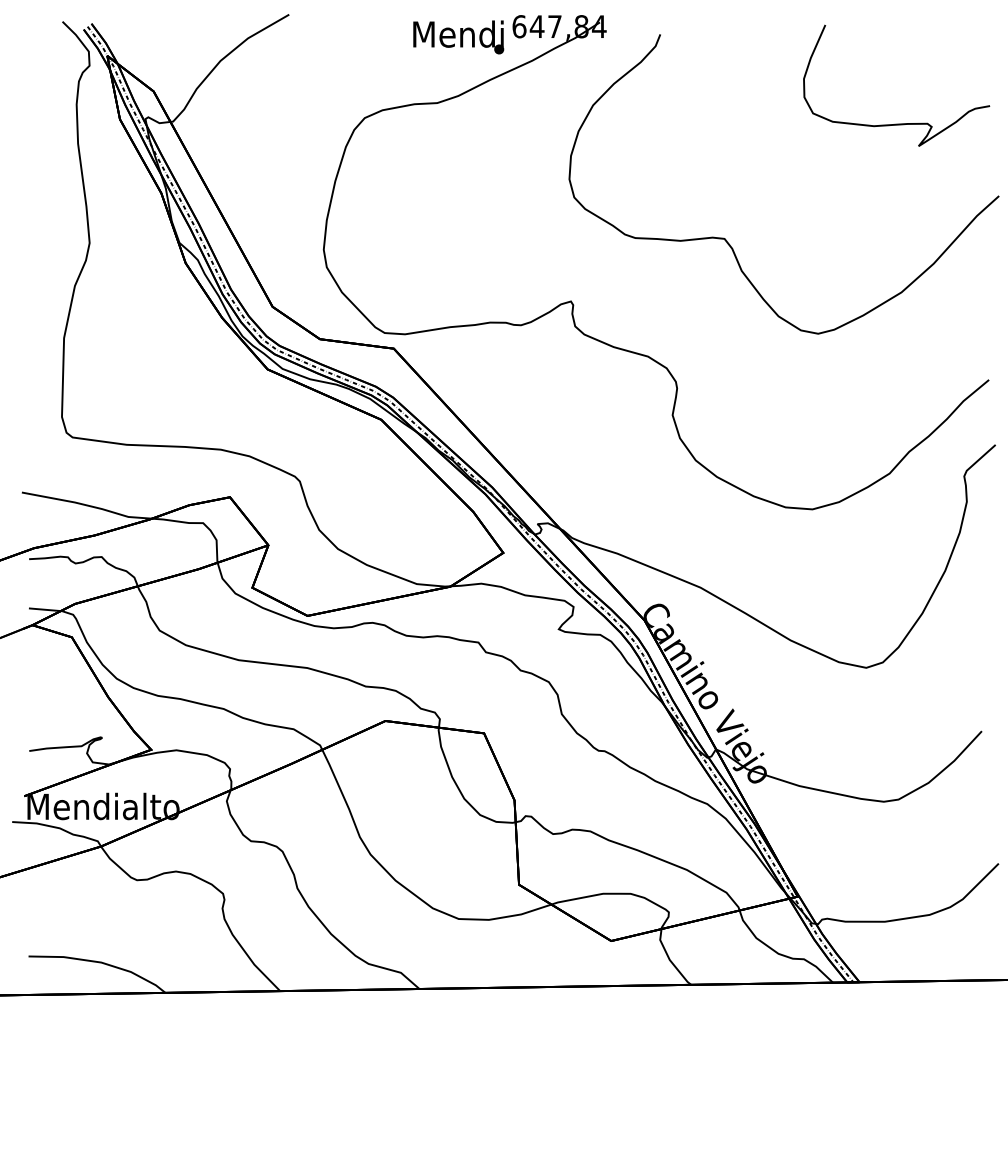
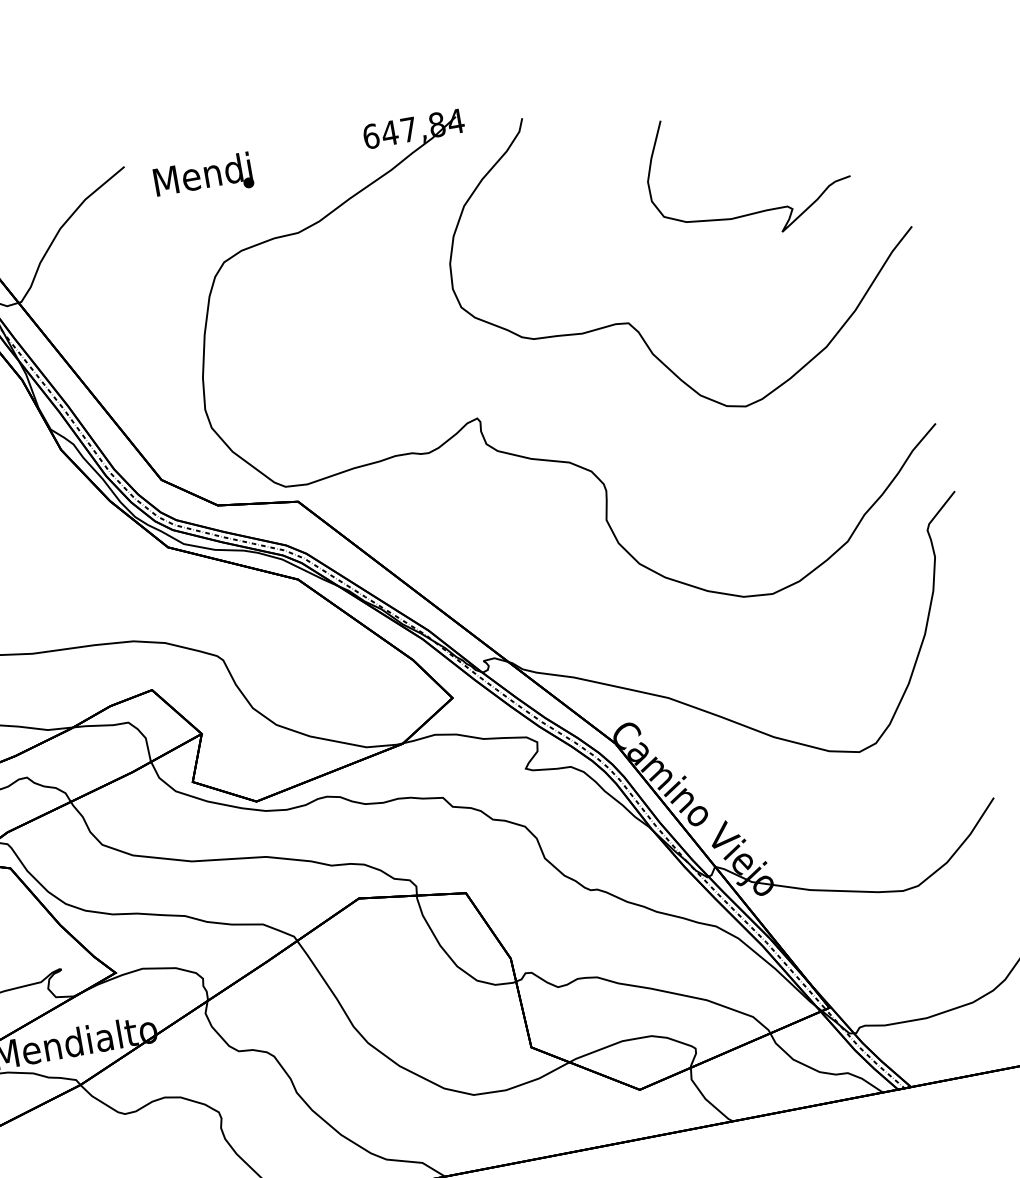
text: (458, 37) -> (203, 177), moved
curve: (896, 123) -> (754, 212), moved

